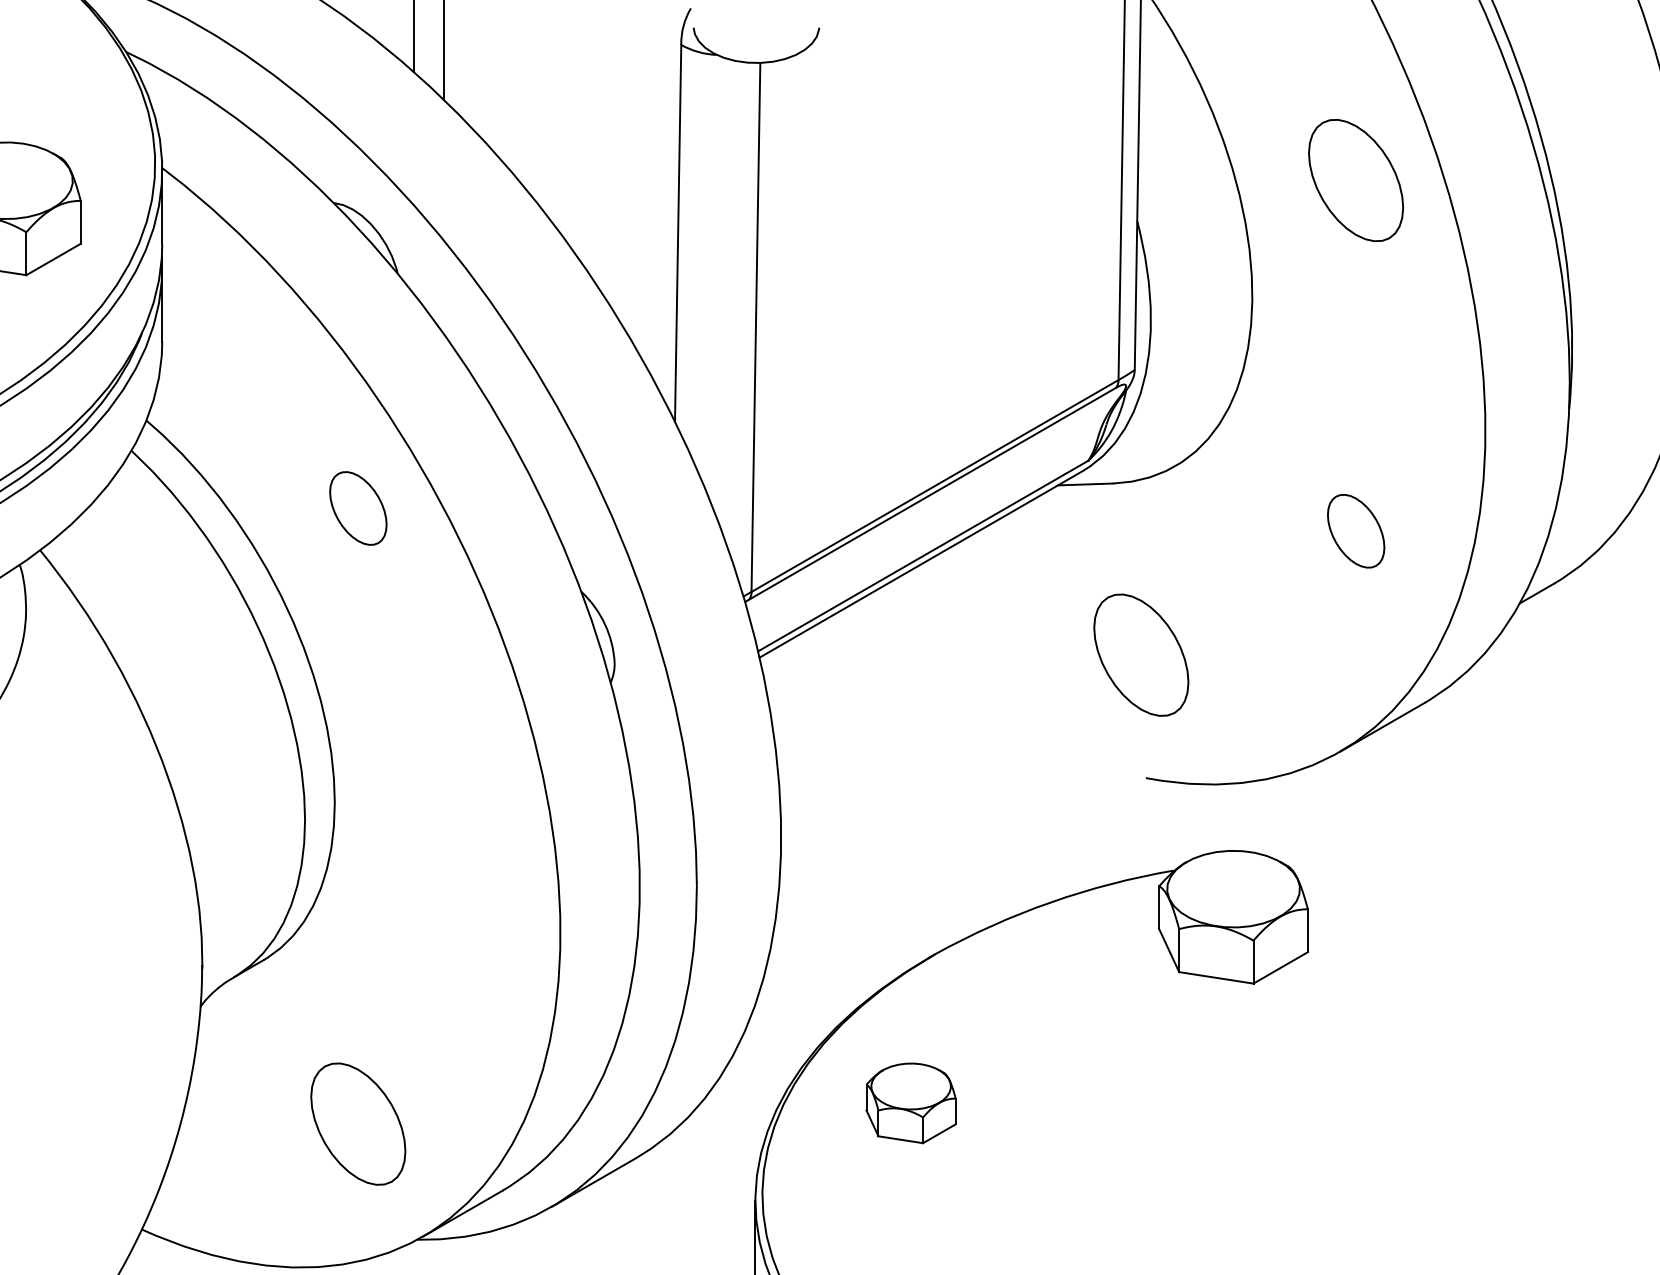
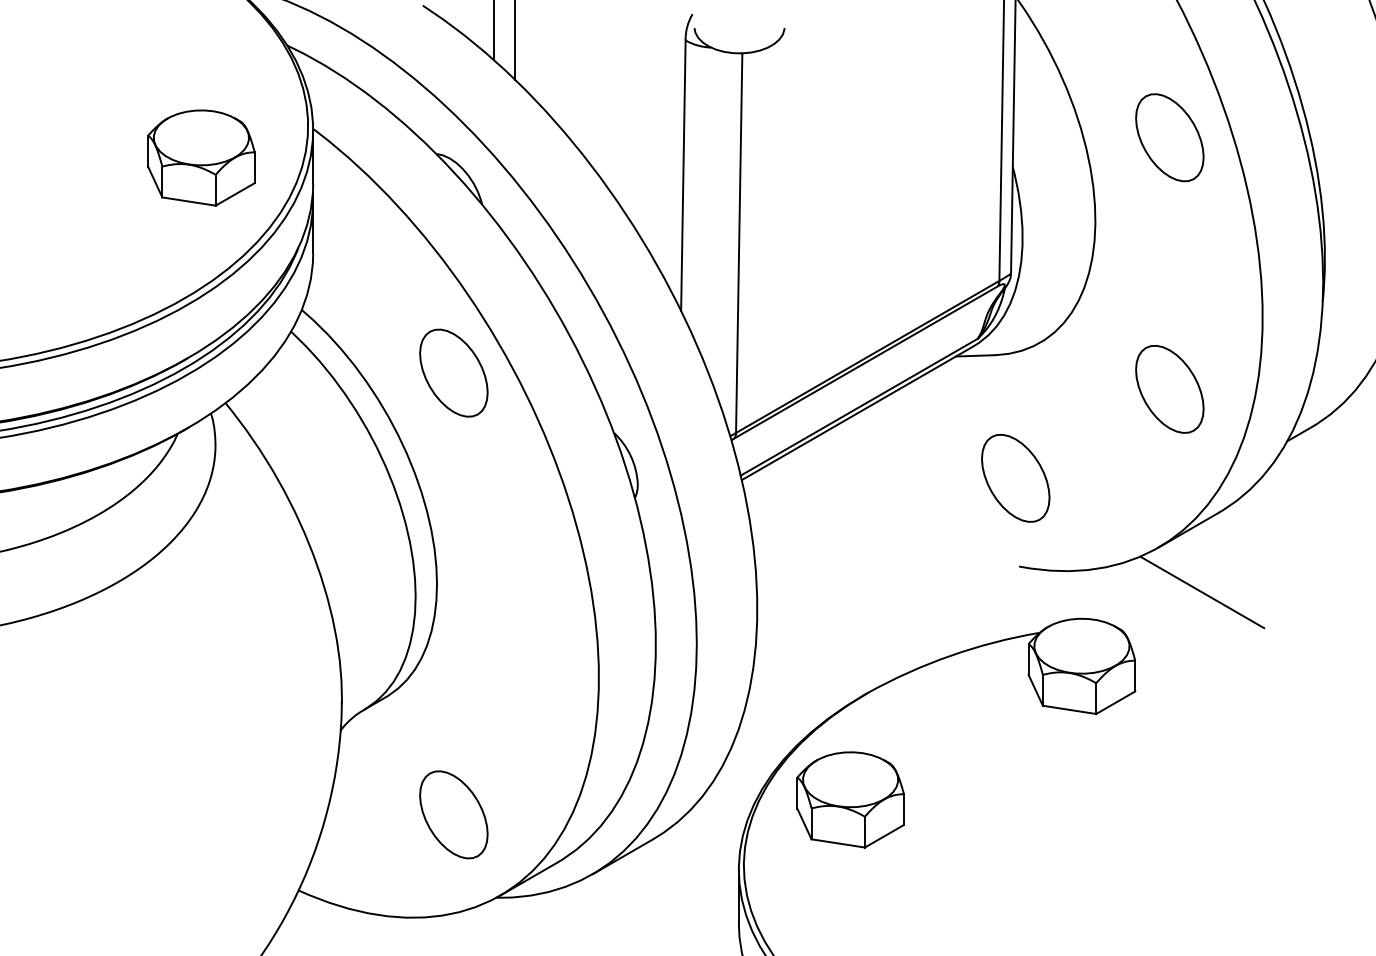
part: (357, 507) -> (453, 372), size x1.67
part: (1355, 531) -> (1169, 389), size x1.67
line: (1401, 814) -> (1202, 592), added
part: (911, 1102) -> (850, 799), size x1.67

